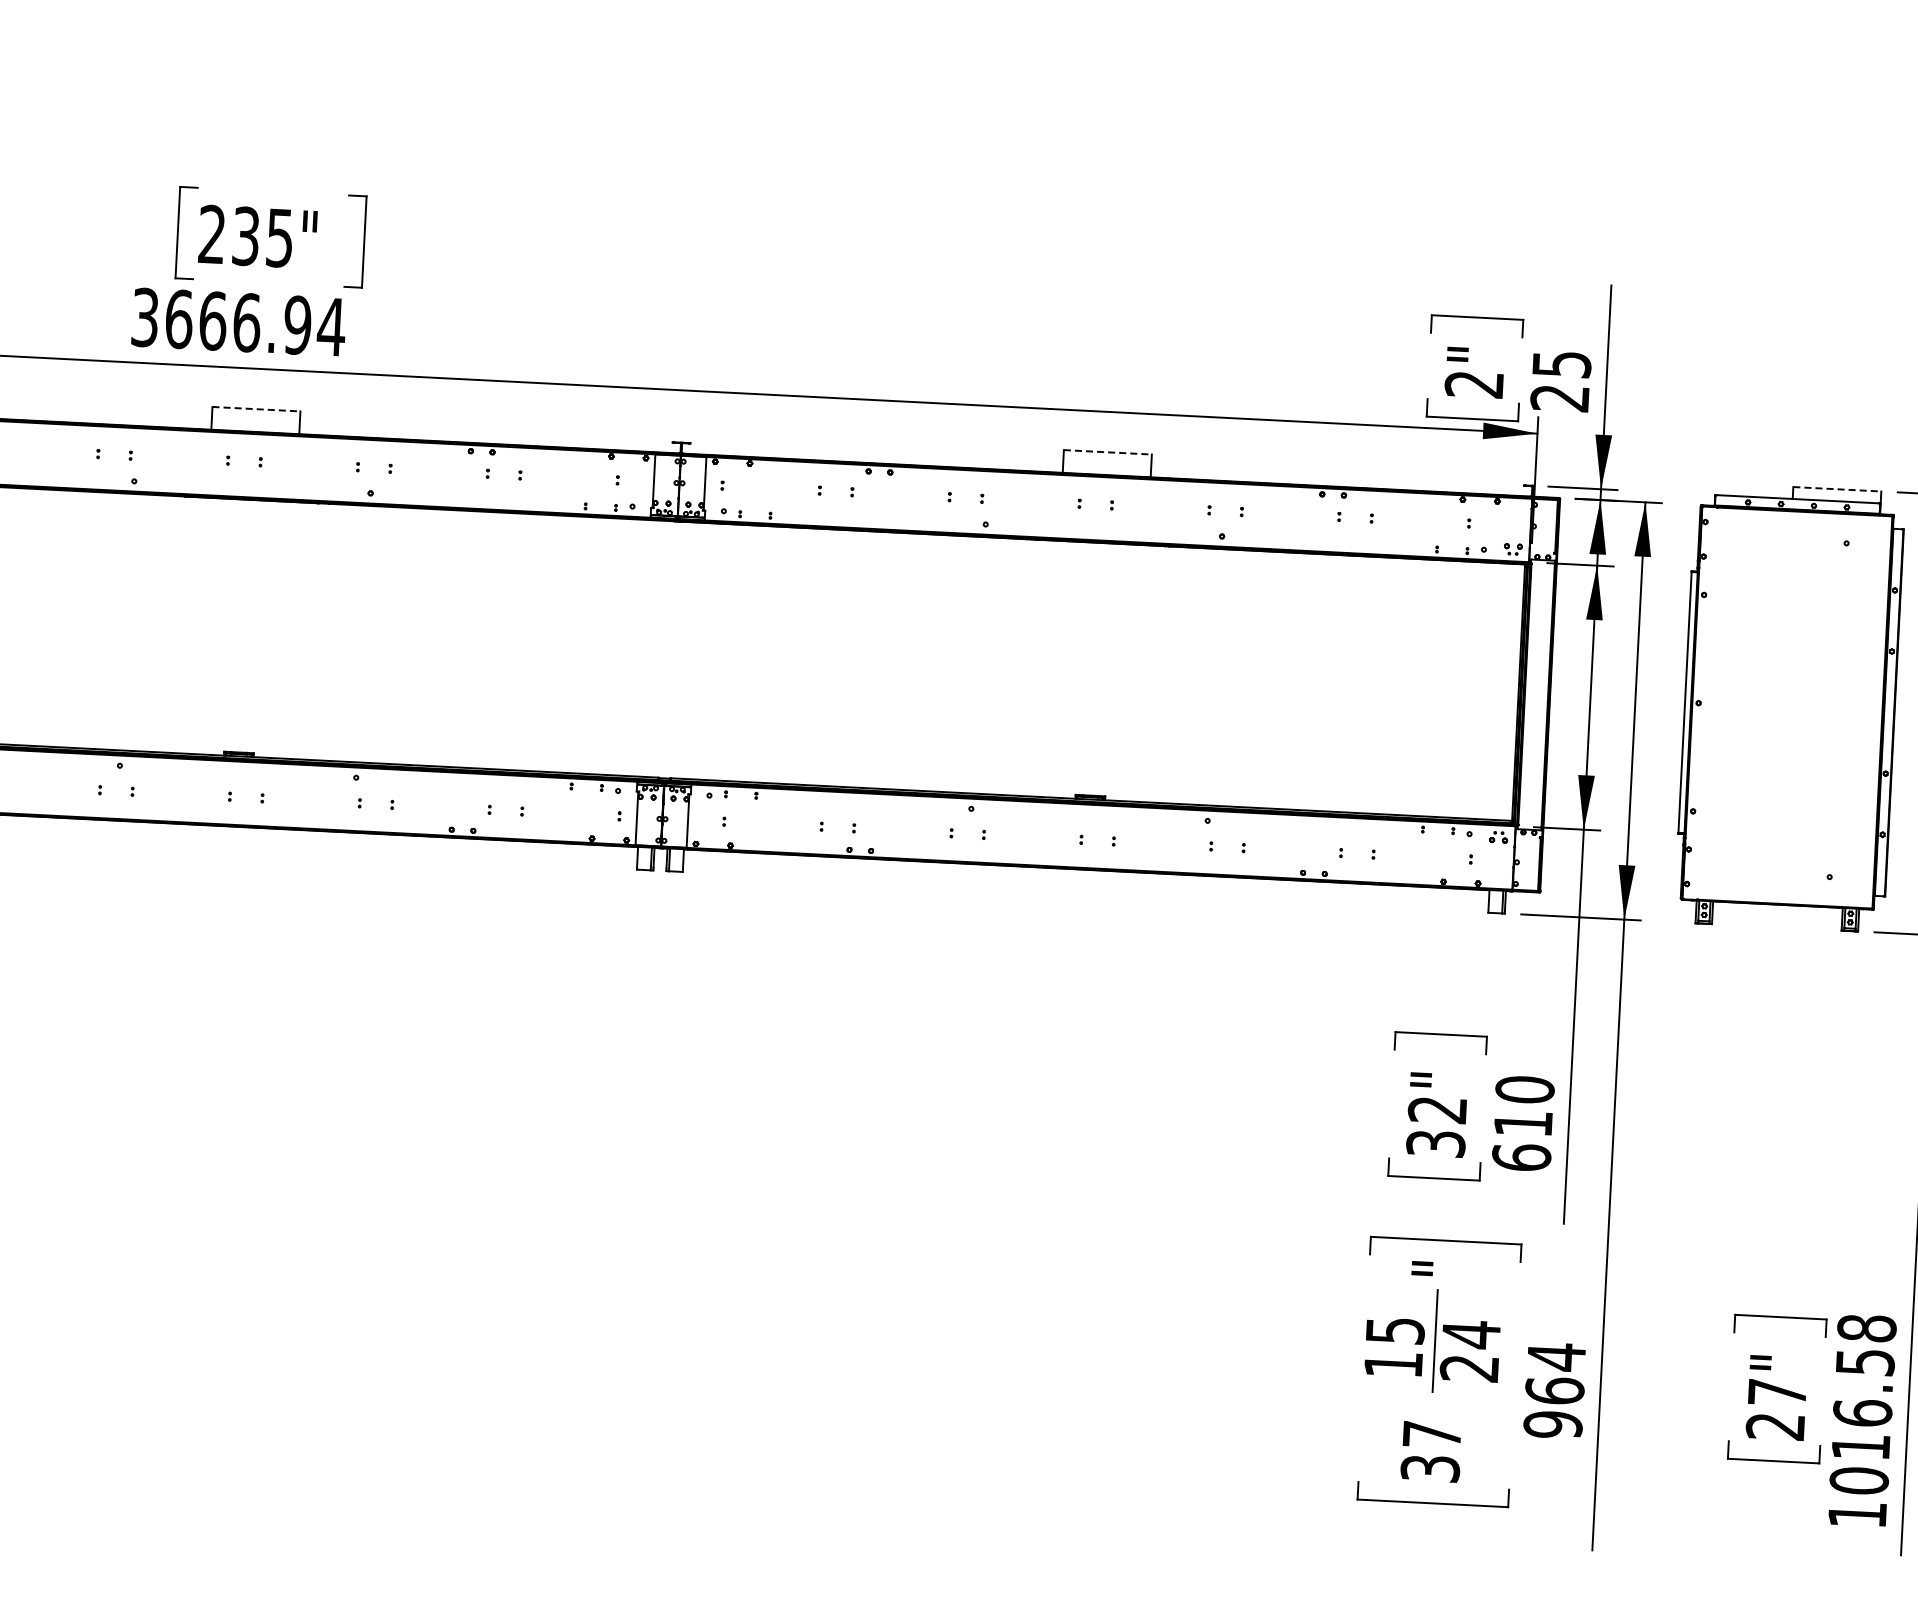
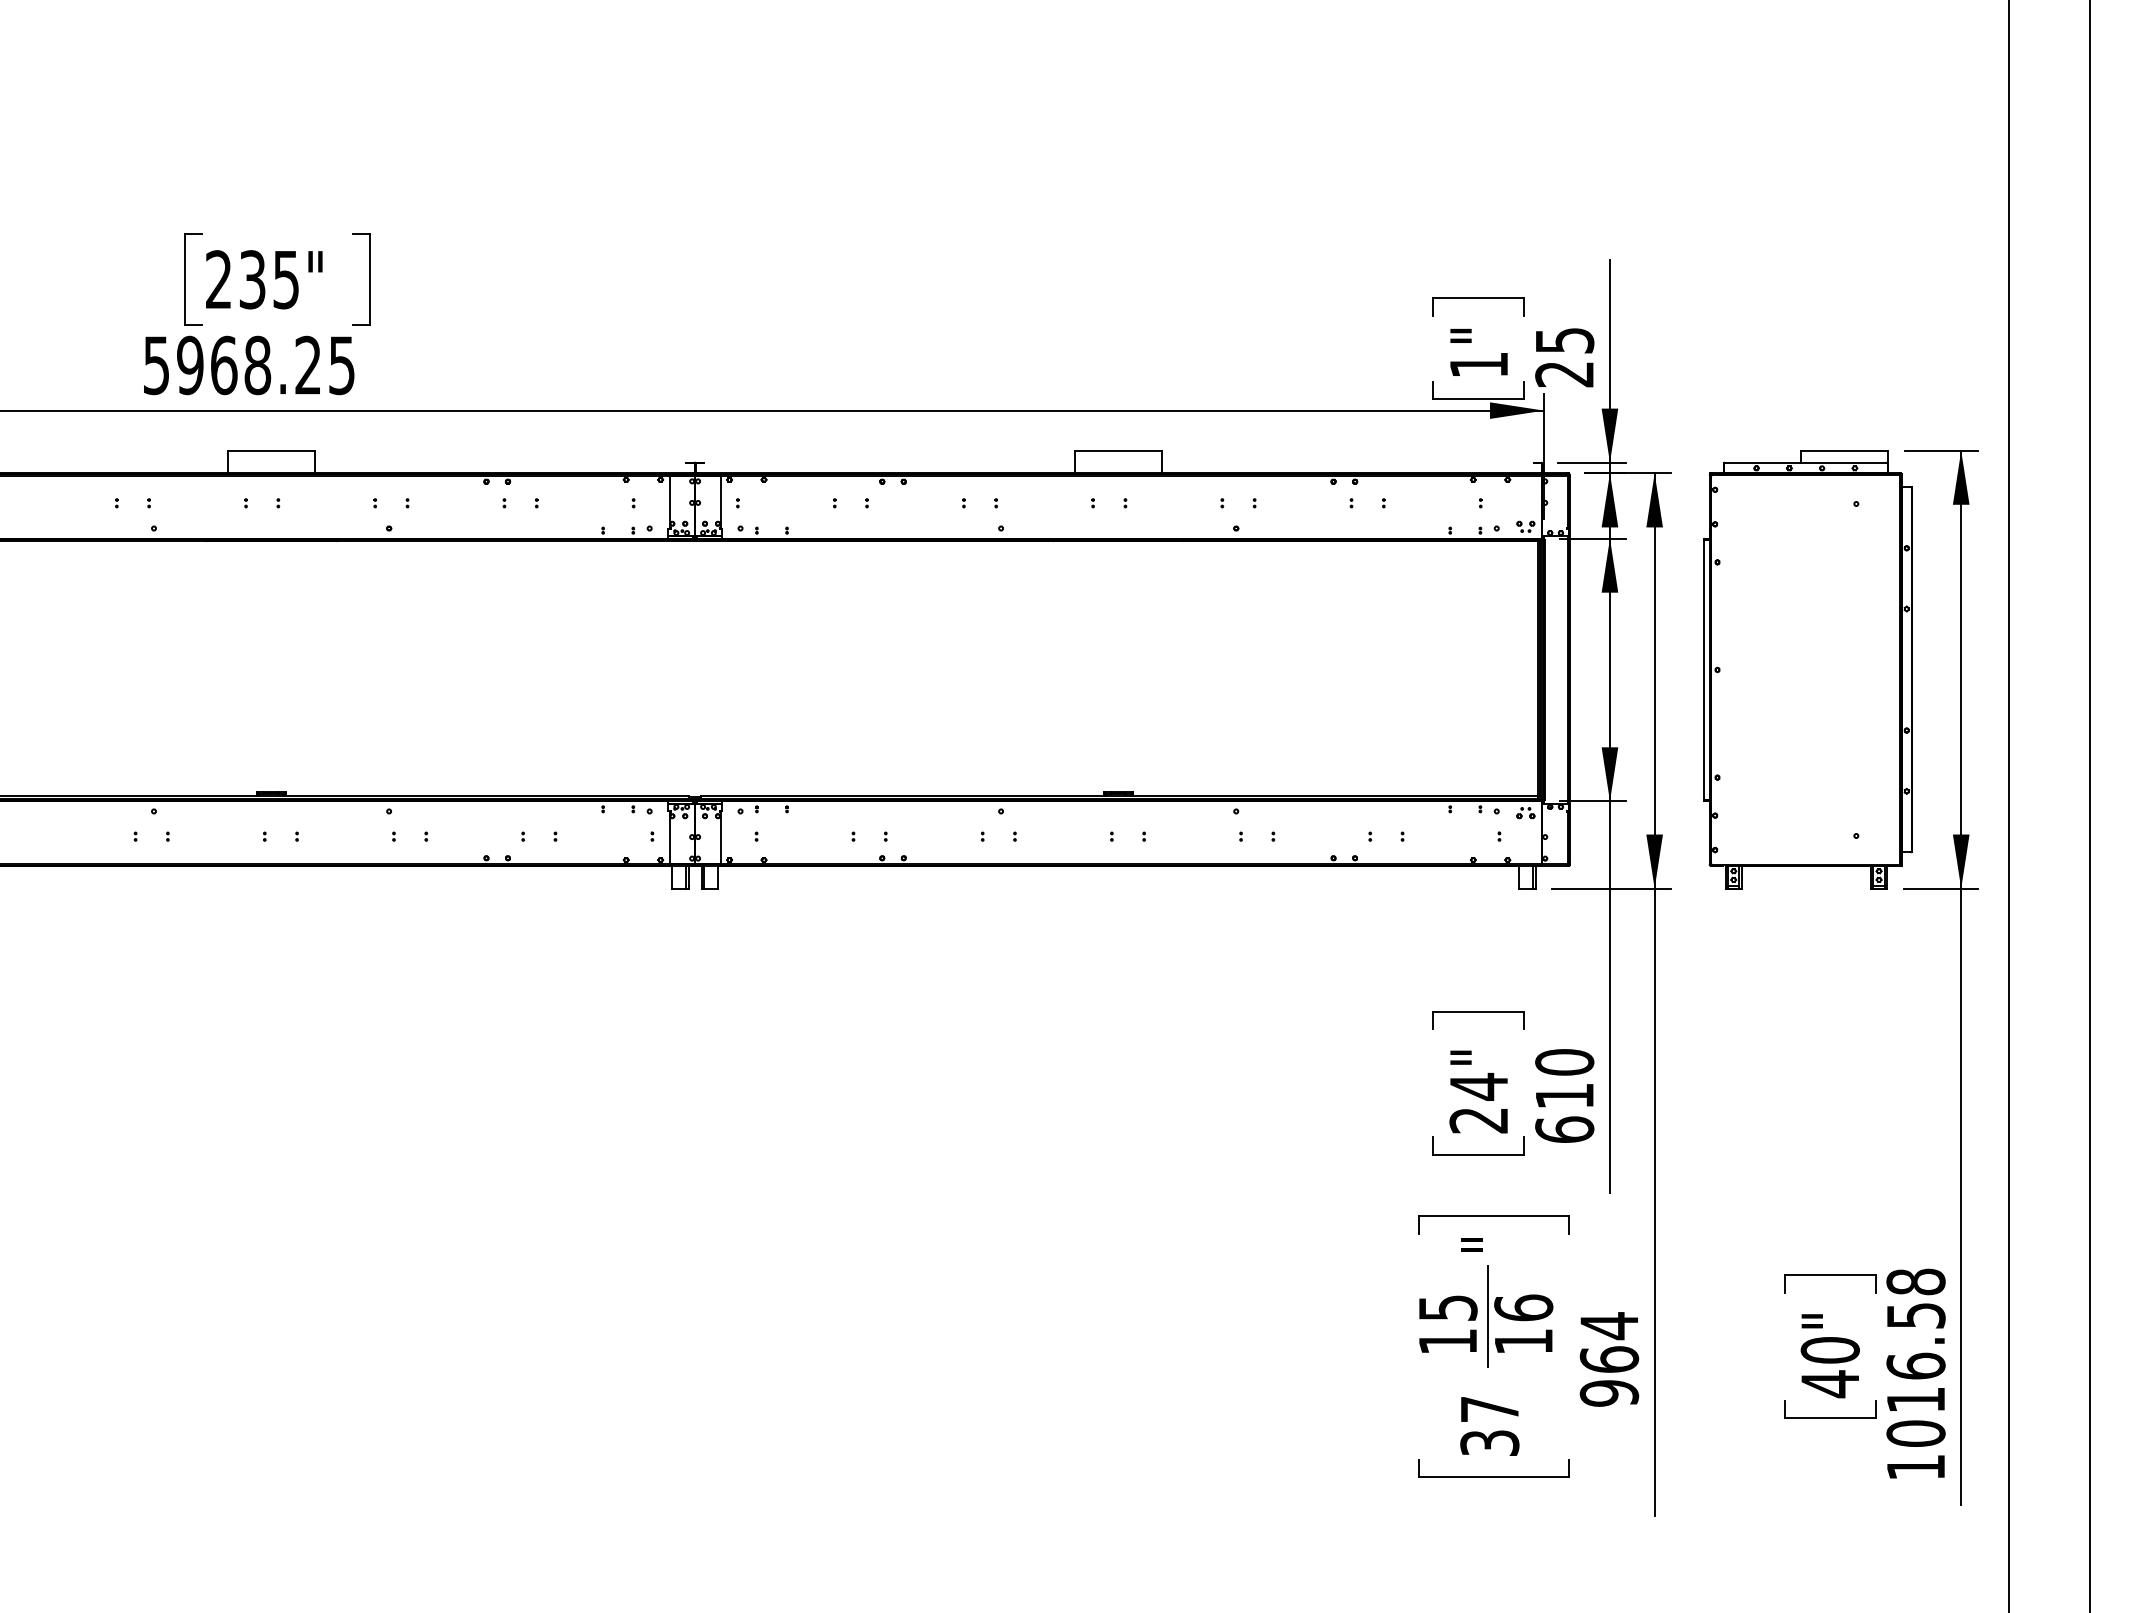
text: (238, 322) -> (249, 365), 3666.94 -> 5968.25
text: (1473, 384) -> (1478, 365), 2" -> 1"
line: (256, 408) -> (271, 450), dashed -> solid
line: (1107, 452) -> (1118, 450), dashed -> solid
line: (1837, 489) -> (1844, 450), dashed -> solid
text: (1436, 1125) -> (1478, 1102), 32" -> 24"
text: (1470, 1351) -> (1523, 1324), 24 -> 16
text: (1775, 1409) -> (1829, 1367), 27" -> 40"

